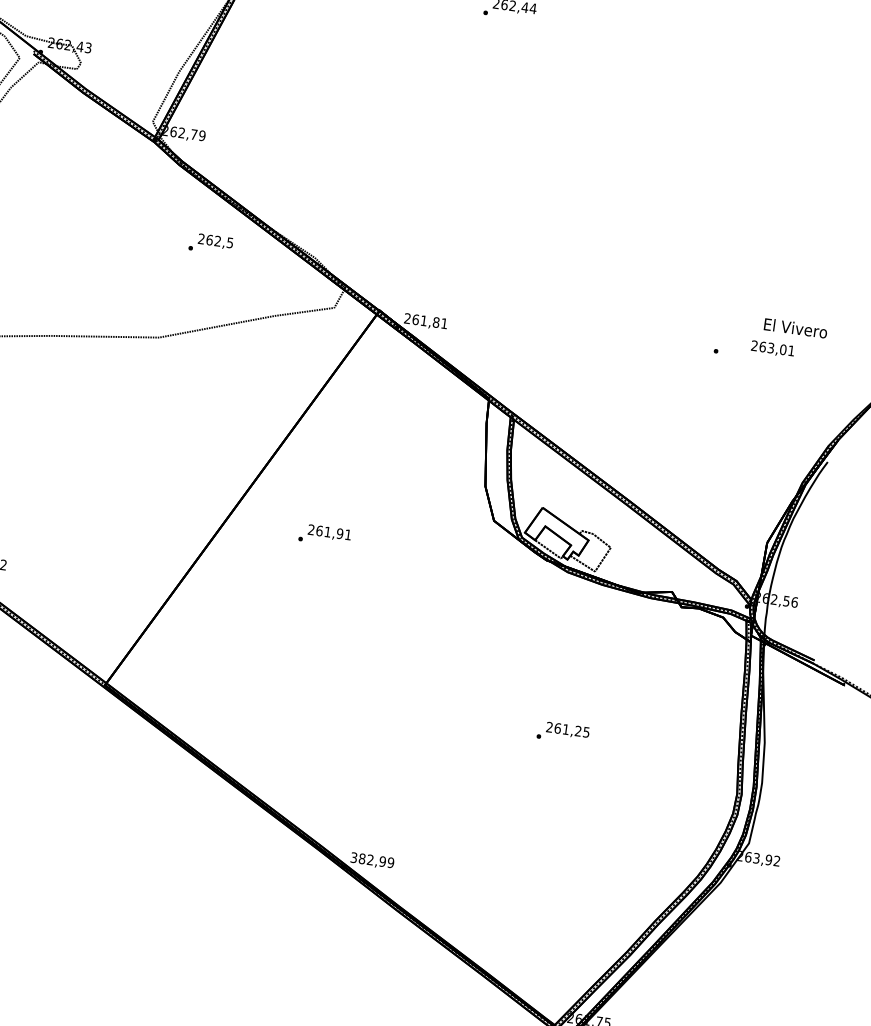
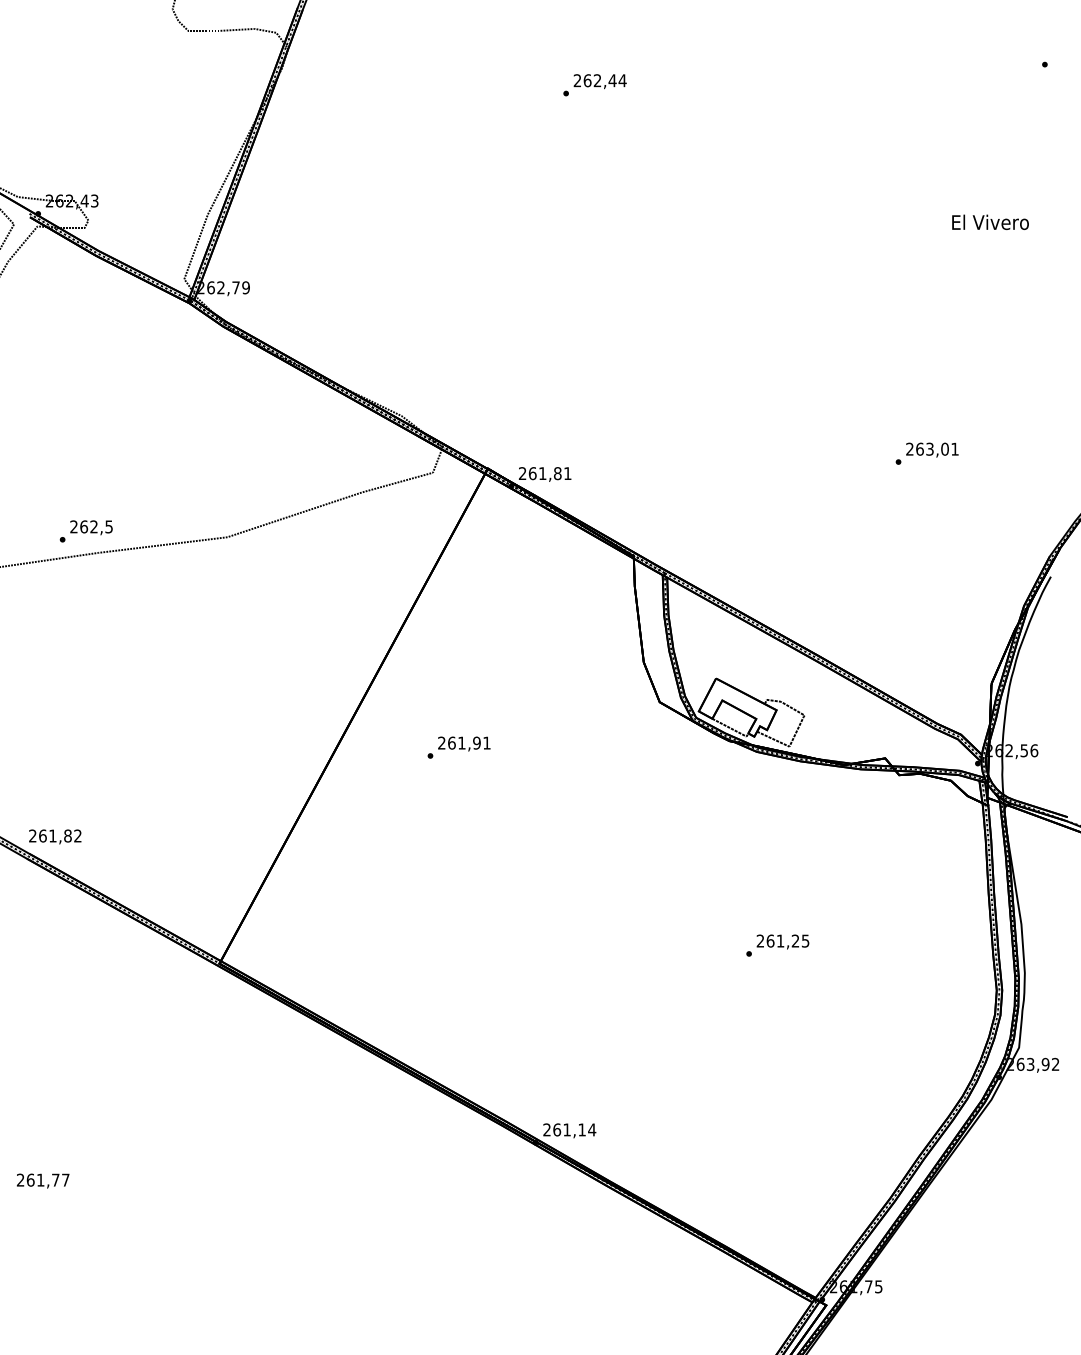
text: (210, 244) -> (85, 531), moved
text: (795, 327) -> (990, 221), moved
text: (773, 348) -> (932, 449), moved
text: (372, 859) -> (569, 1129), 382,99 -> 261,14

